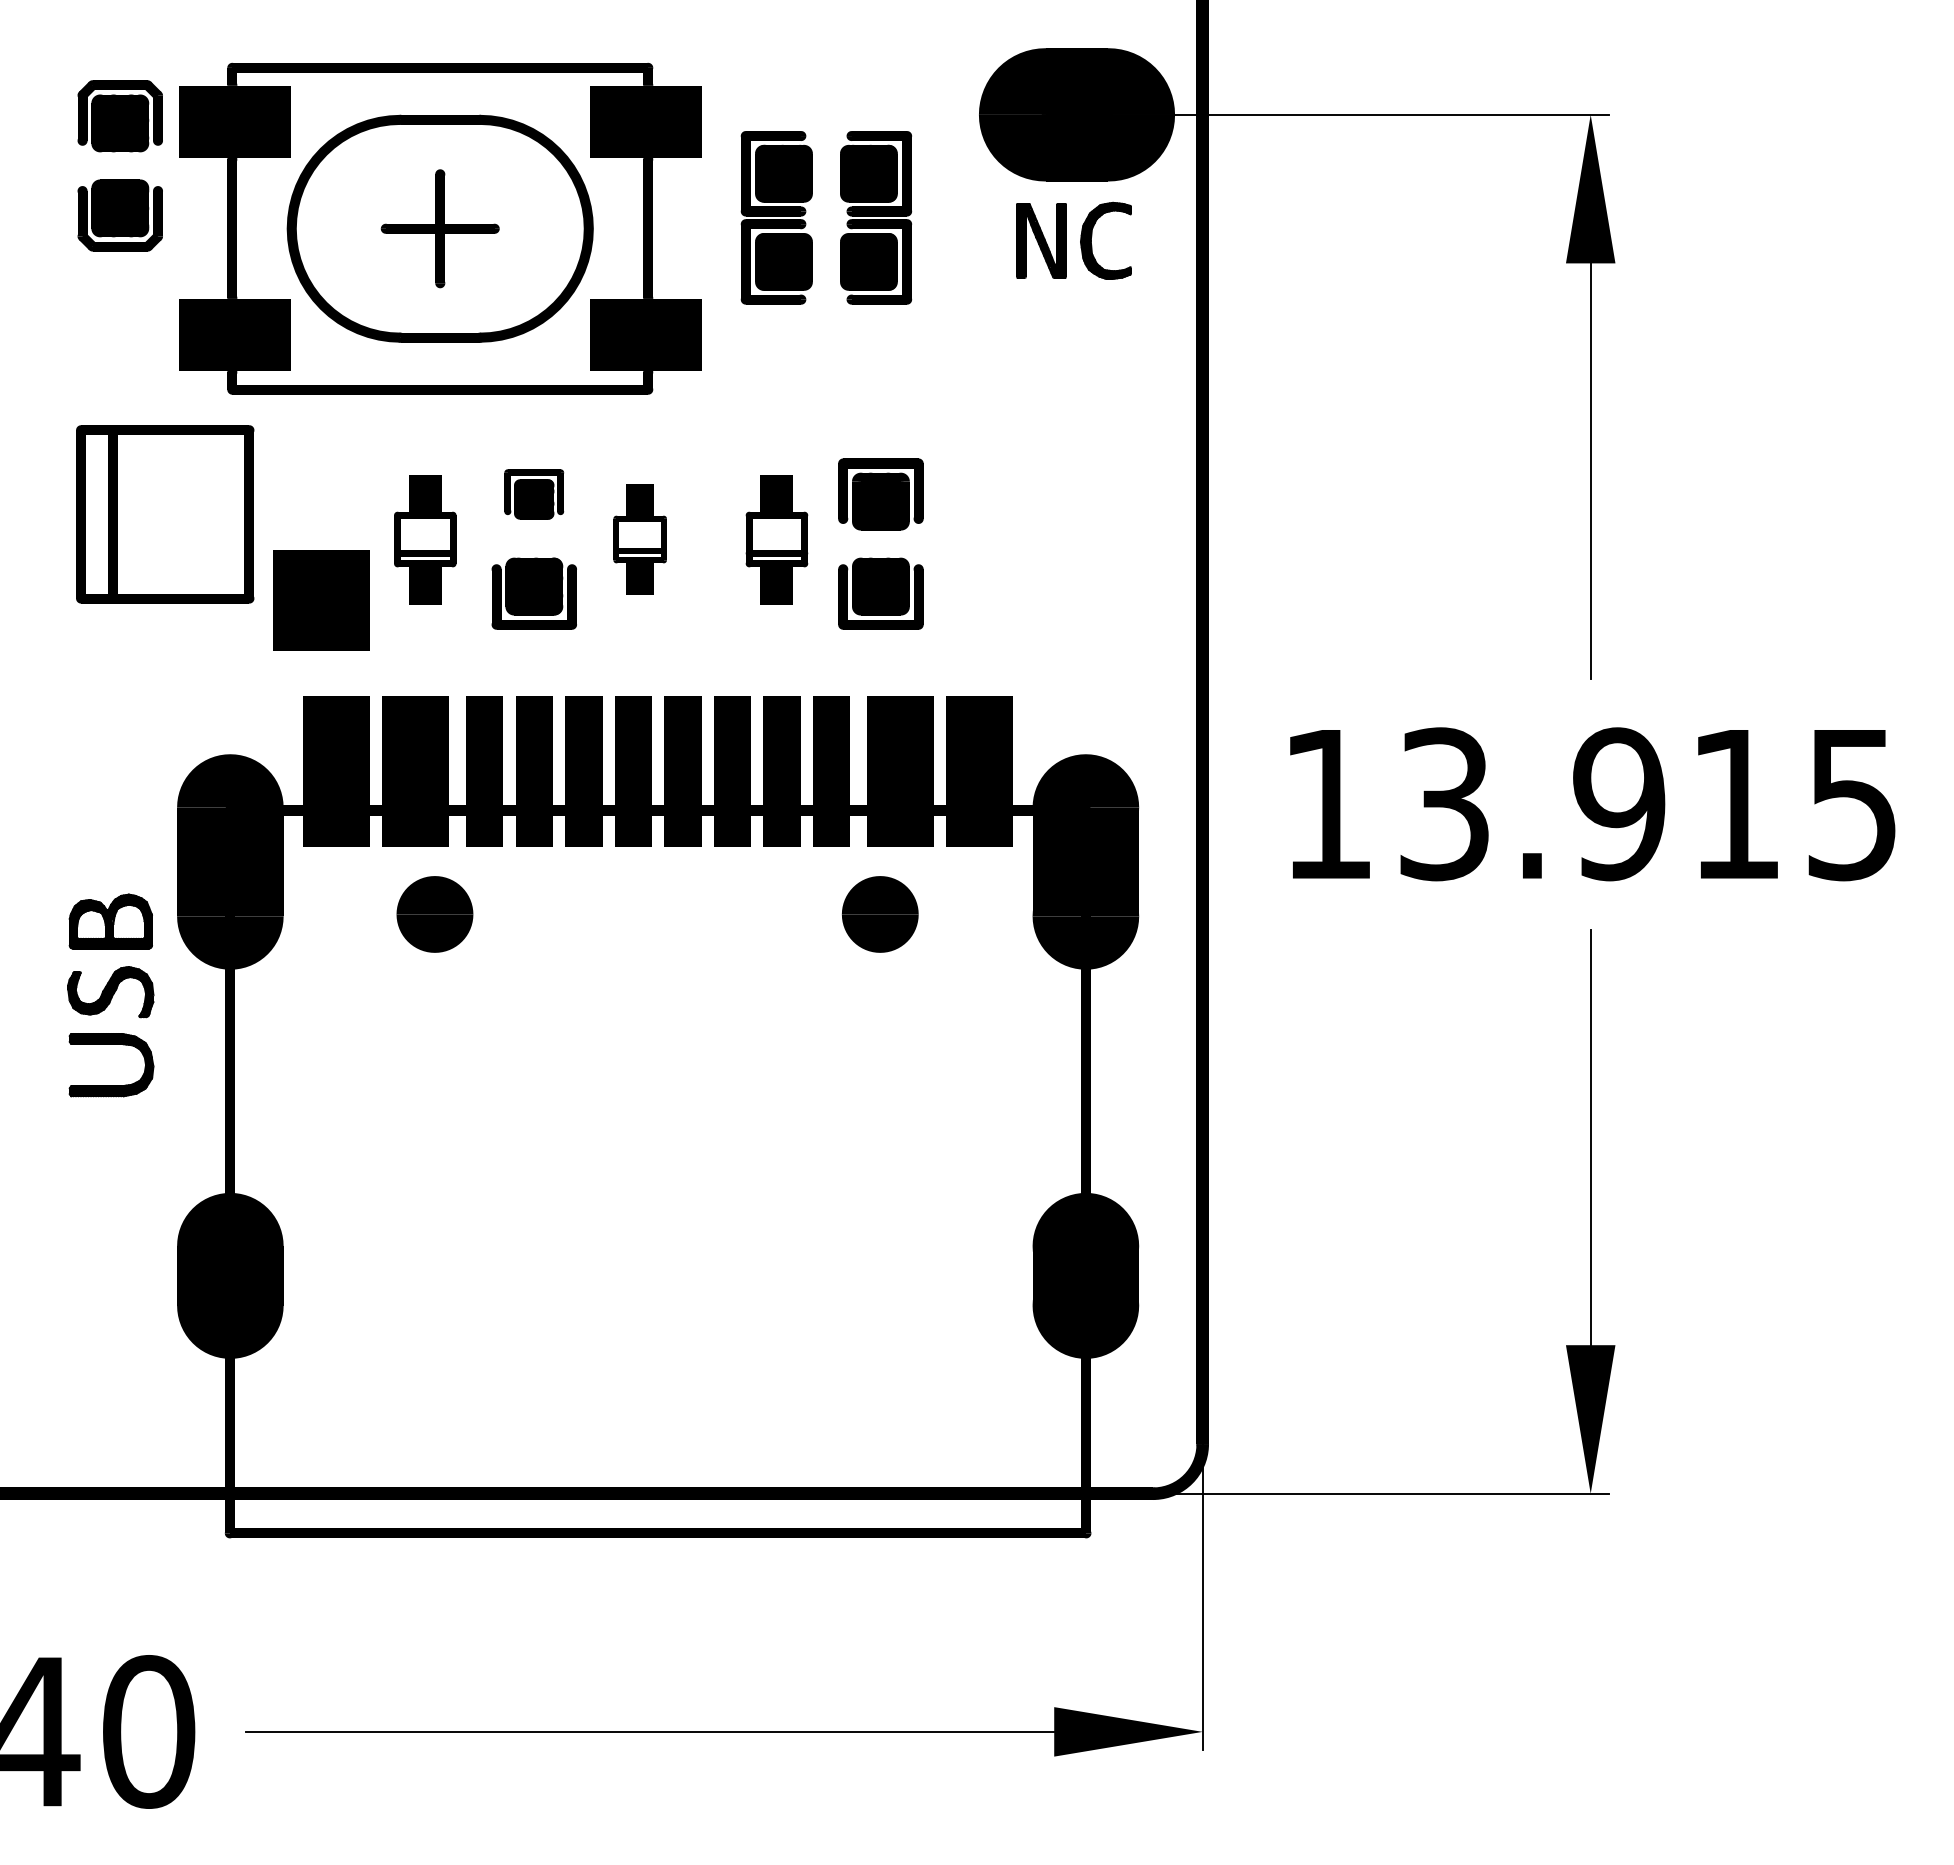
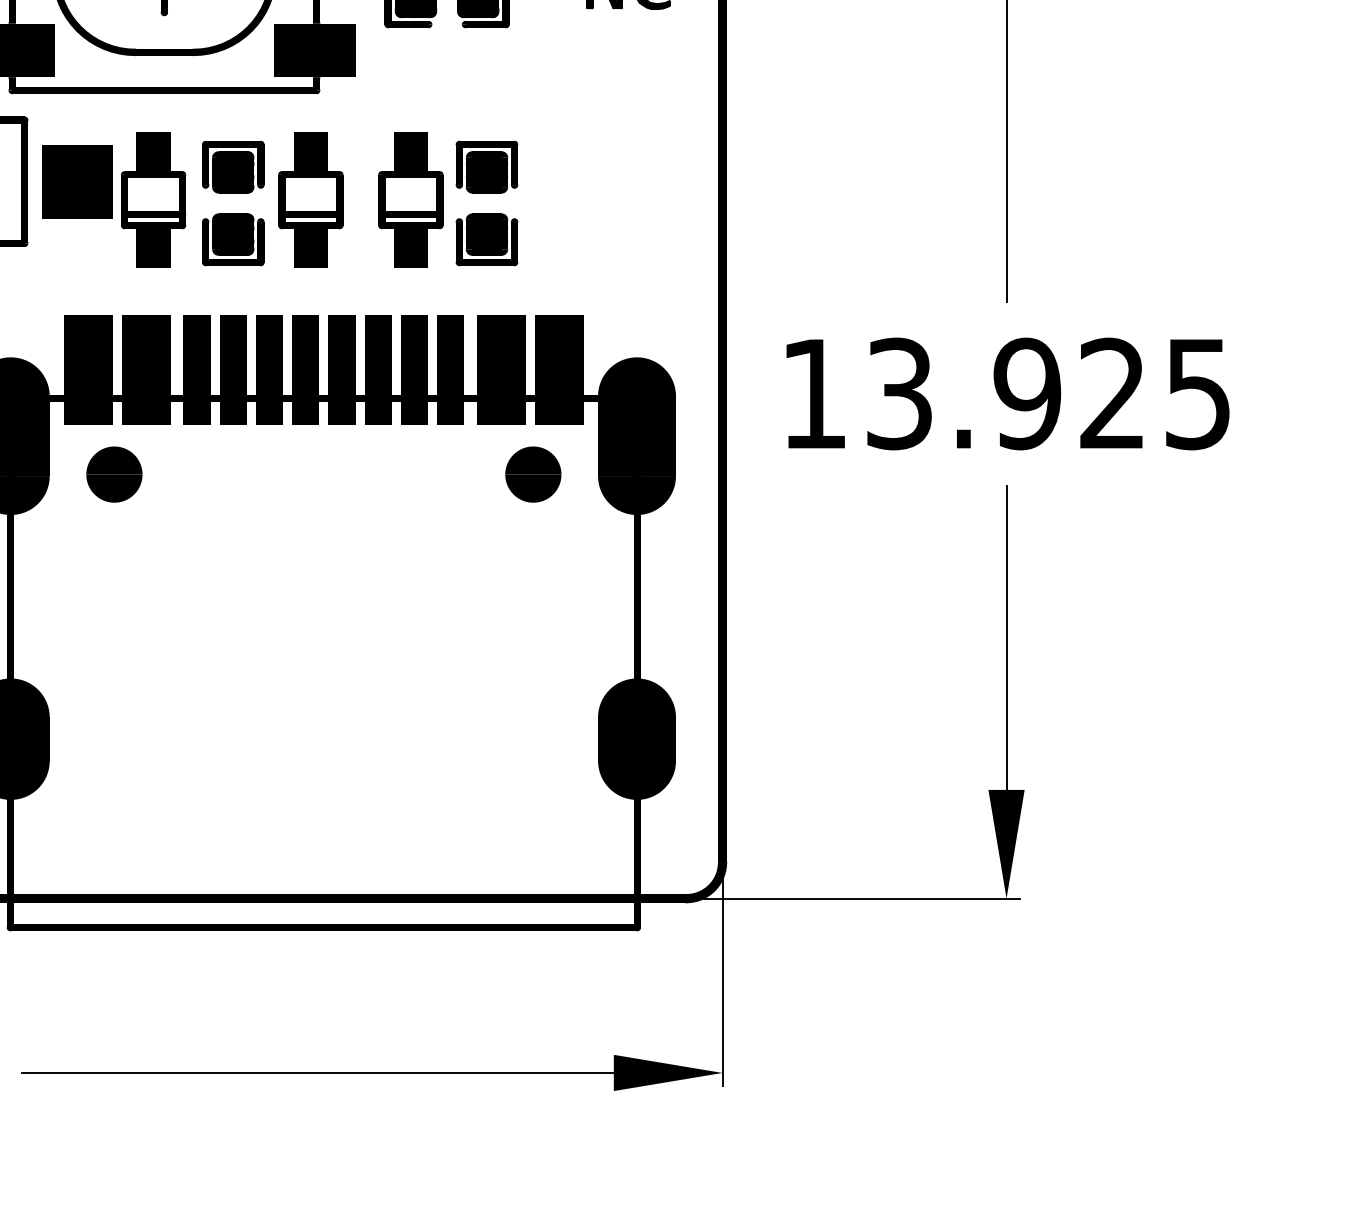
part: (533, 494) -> (232, 167), size x1.43
part: (424, 539) -> (152, 200), size x1.43
part: (639, 539) -> (310, 200), size x1.67
part: (776, 539) -> (410, 200), size x1.43
part: (321, 600) -> (77, 181), moved
text: (1734, 802) -> (1111, 392), 13.915 -> 13.925
part: (434, 914) -> (114, 474), moved
part: (879, 914) -> (532, 474), moved

